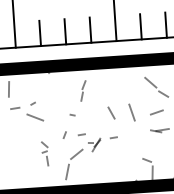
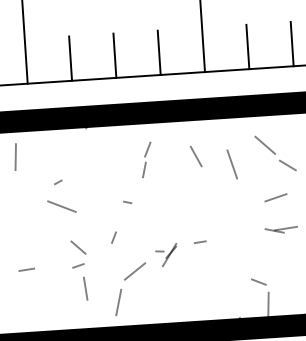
line: (15, 108) -> (27, 269), moved
line: (111, 112) -> (196, 155), moved
line: (131, 112) -> (231, 164), moved
line: (81, 134) -> (143, 236), removed
part: (44, 153) -> (78, 269), size x1.43

